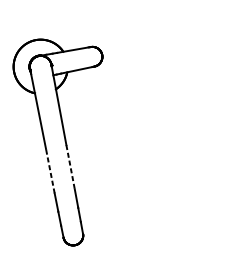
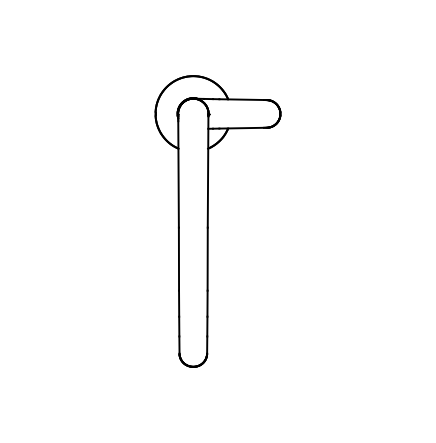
line: (70, 167) -> (207, 259), dashed -> solid
line: (50, 171) -> (178, 259), dashed -> solid

